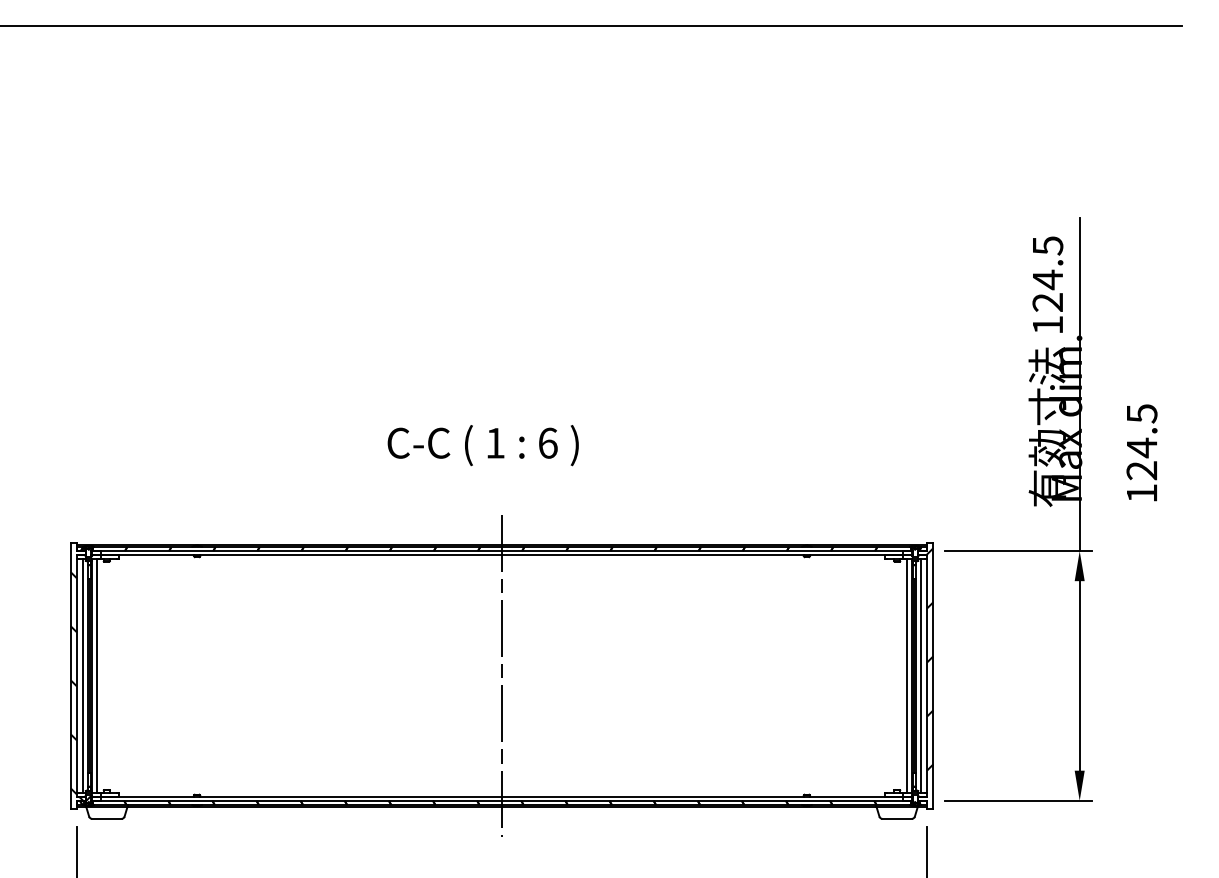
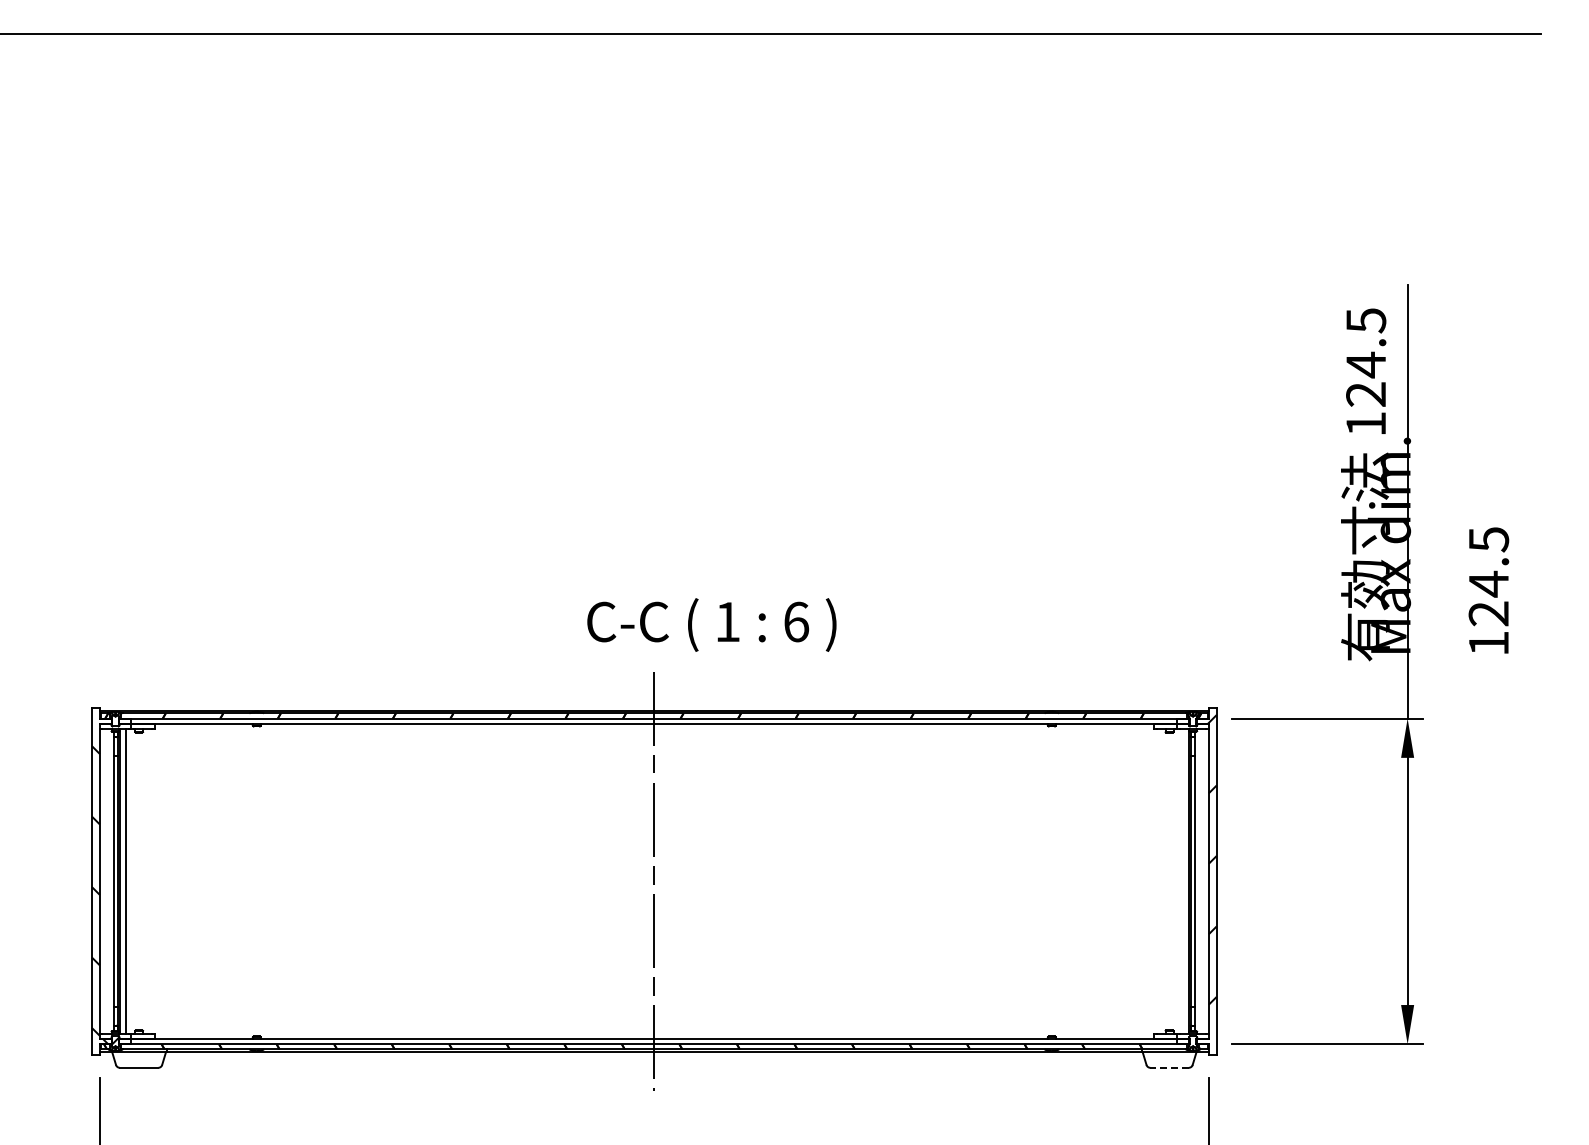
text: (482, 445) -> (711, 624), moved
line: (82, 675) -> (107, 881), removed
line: (907, 675) -> (1182, 881), removed
line: (920, 675) -> (1200, 881), removed
line: (897, 818) -> (1169, 1067), solid -> dashed

